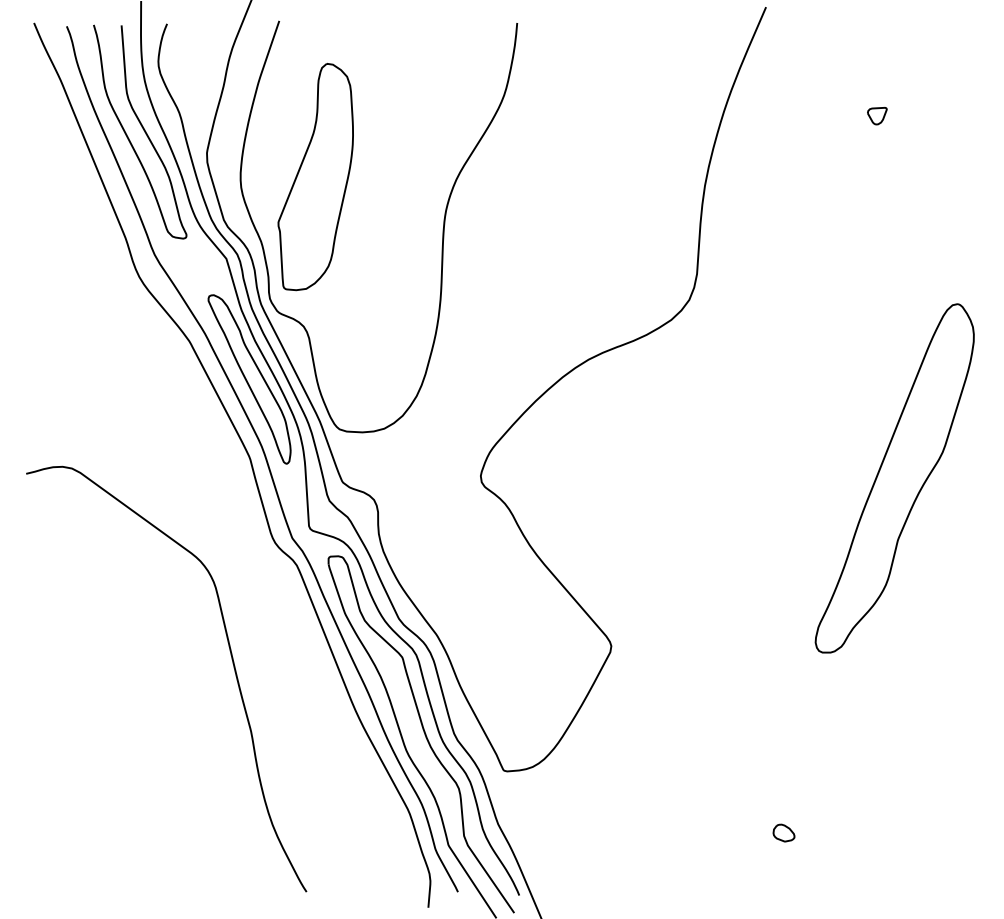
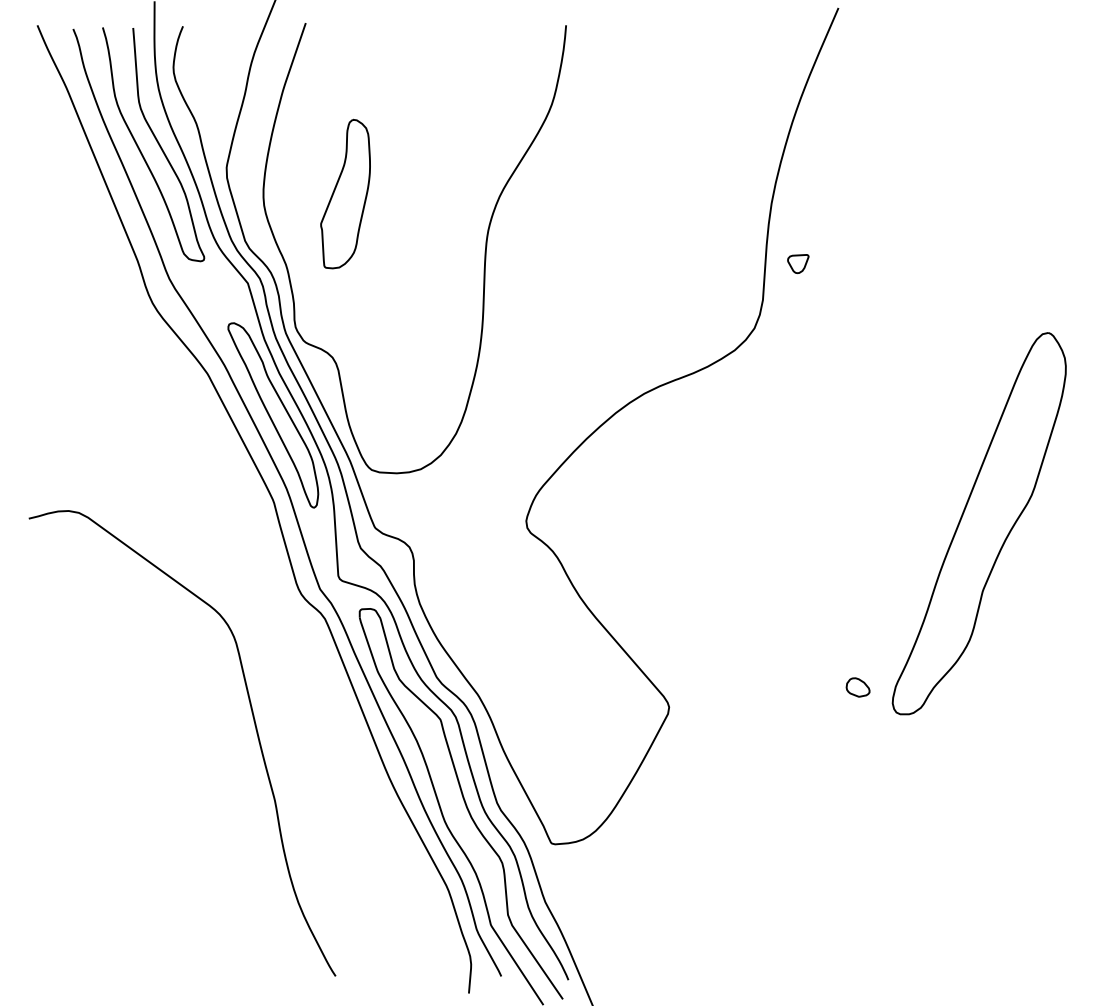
part: (877, 116) -> (798, 264), moved
part: (315, 177) -> (345, 194), size x0.6
part: (783, 832) -> (857, 686), moved

